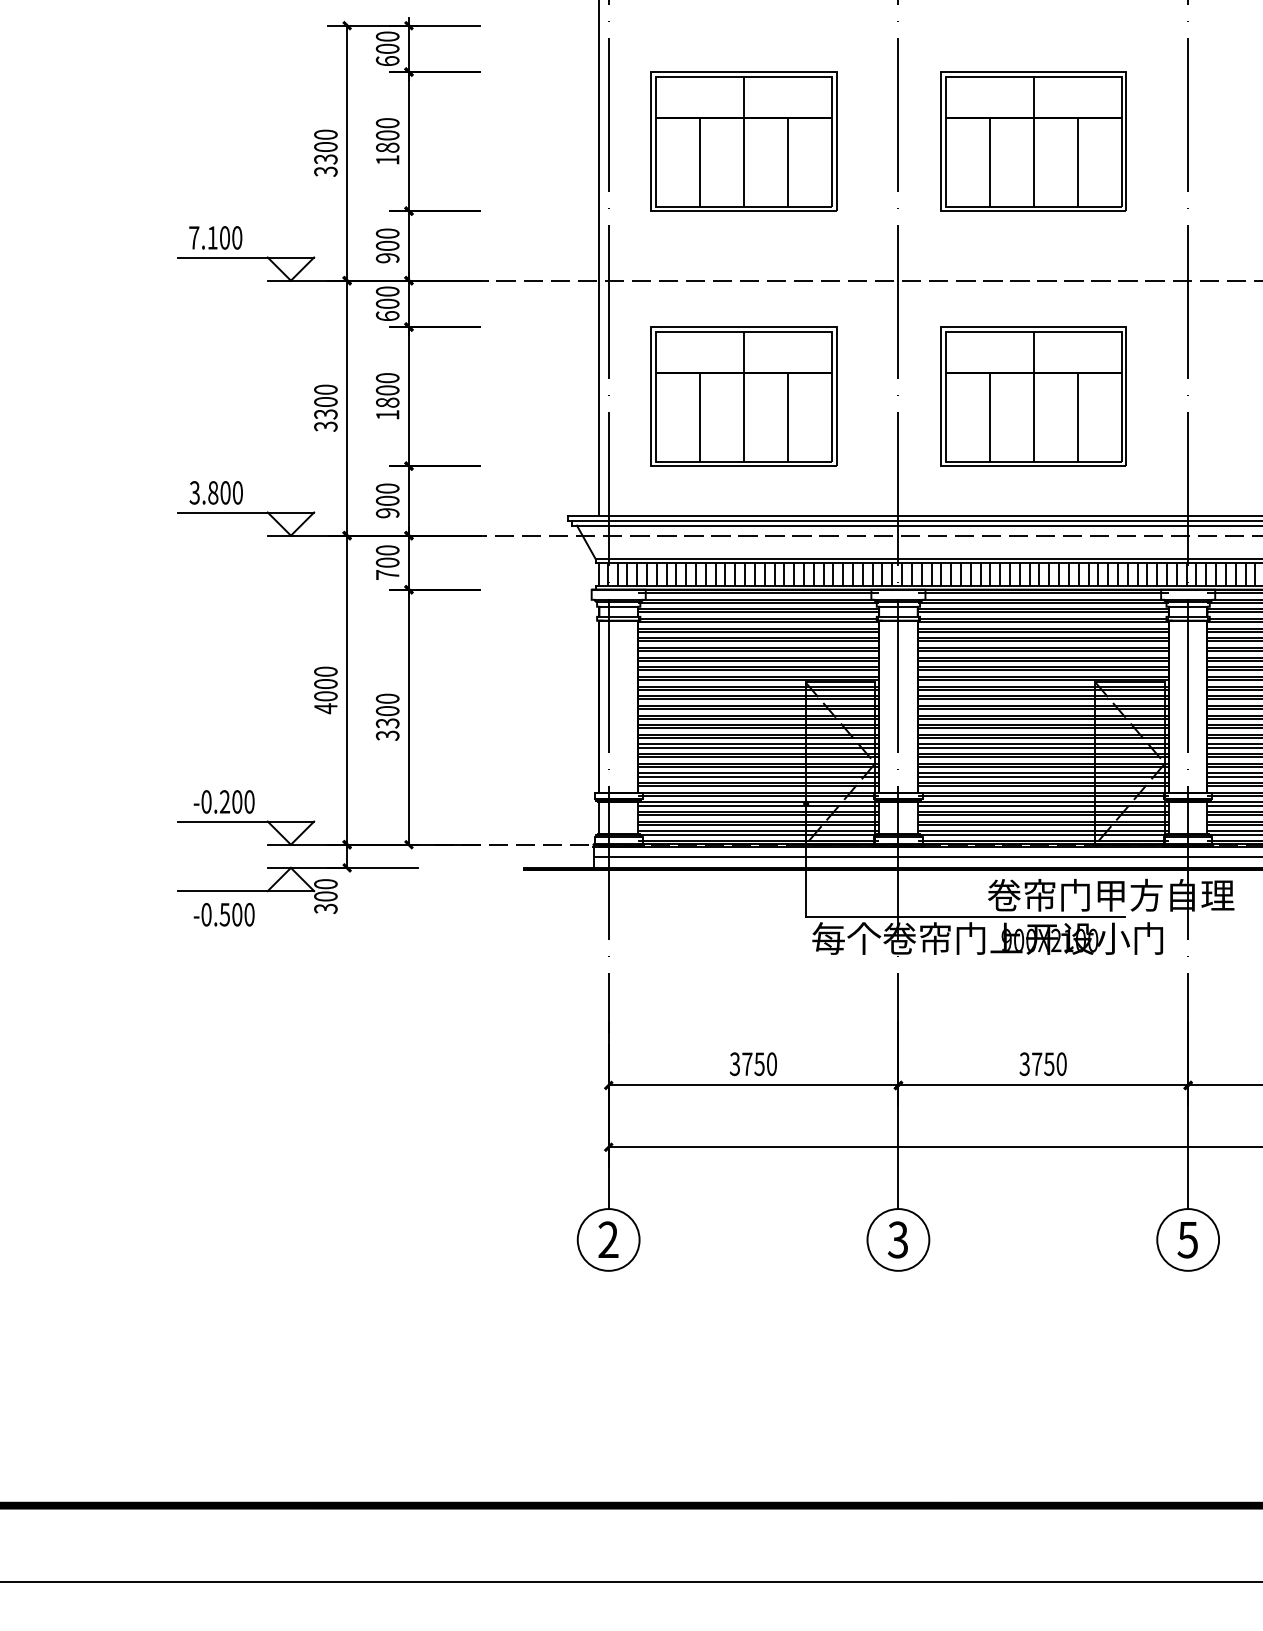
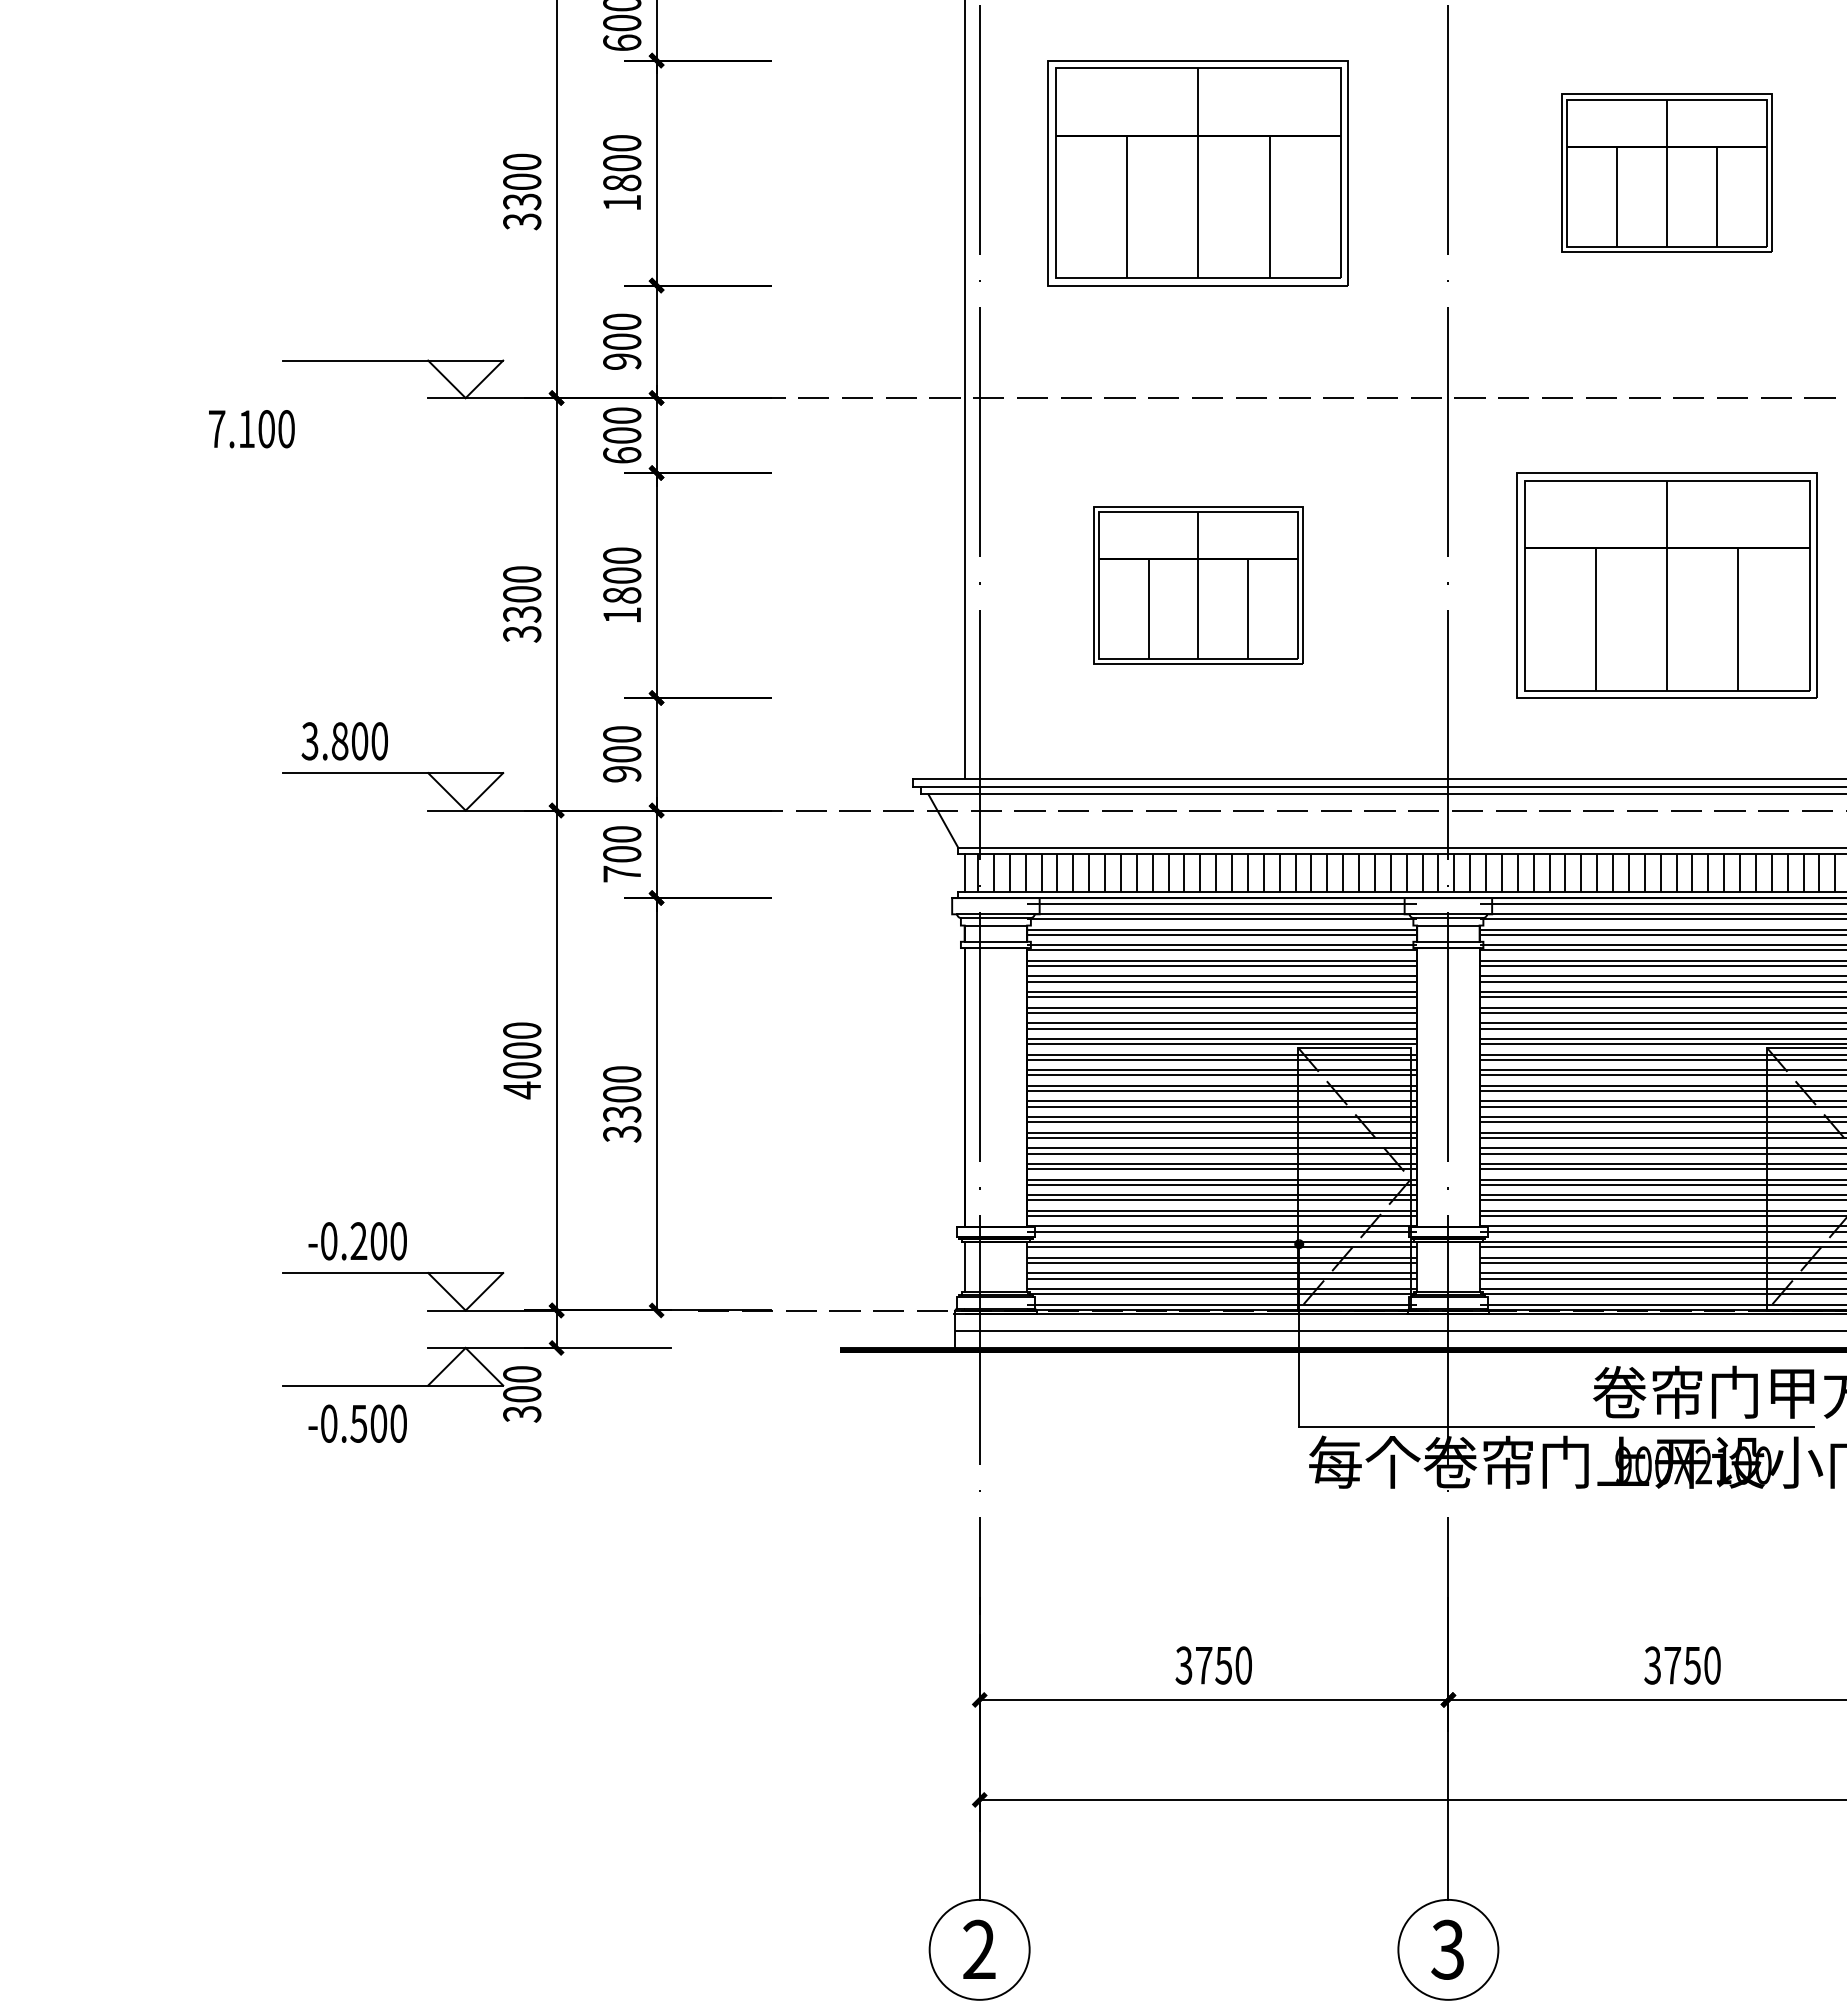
part: (1033, 141) -> (1666, 172), size x0.7
text: (215, 237) -> (251, 428), moved
part: (743, 396) -> (1197, 585), size x0.7

